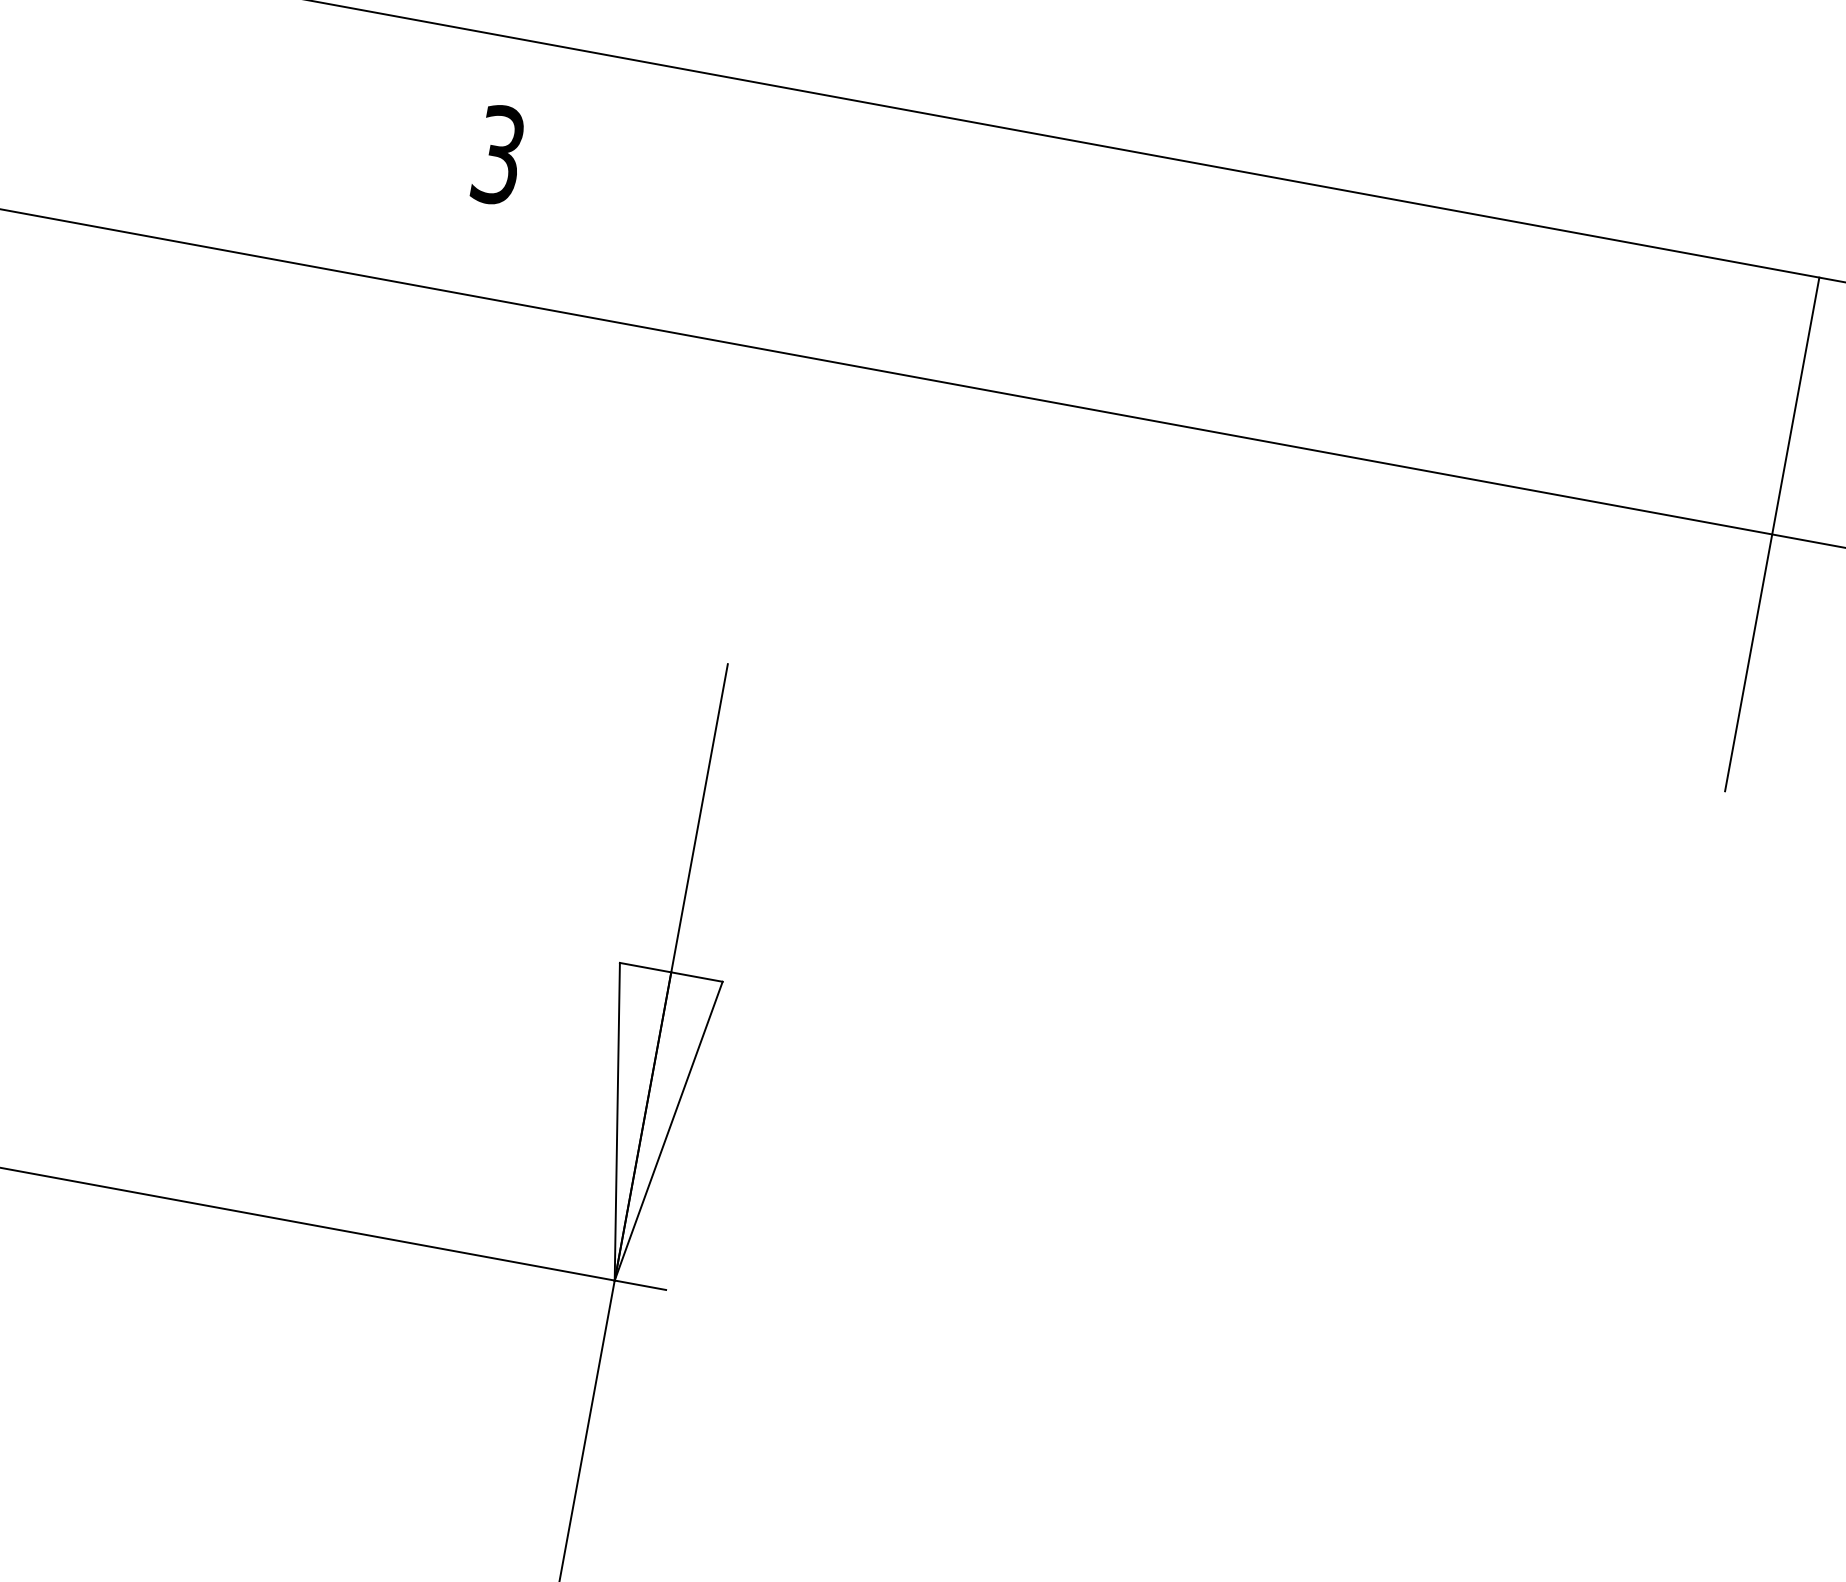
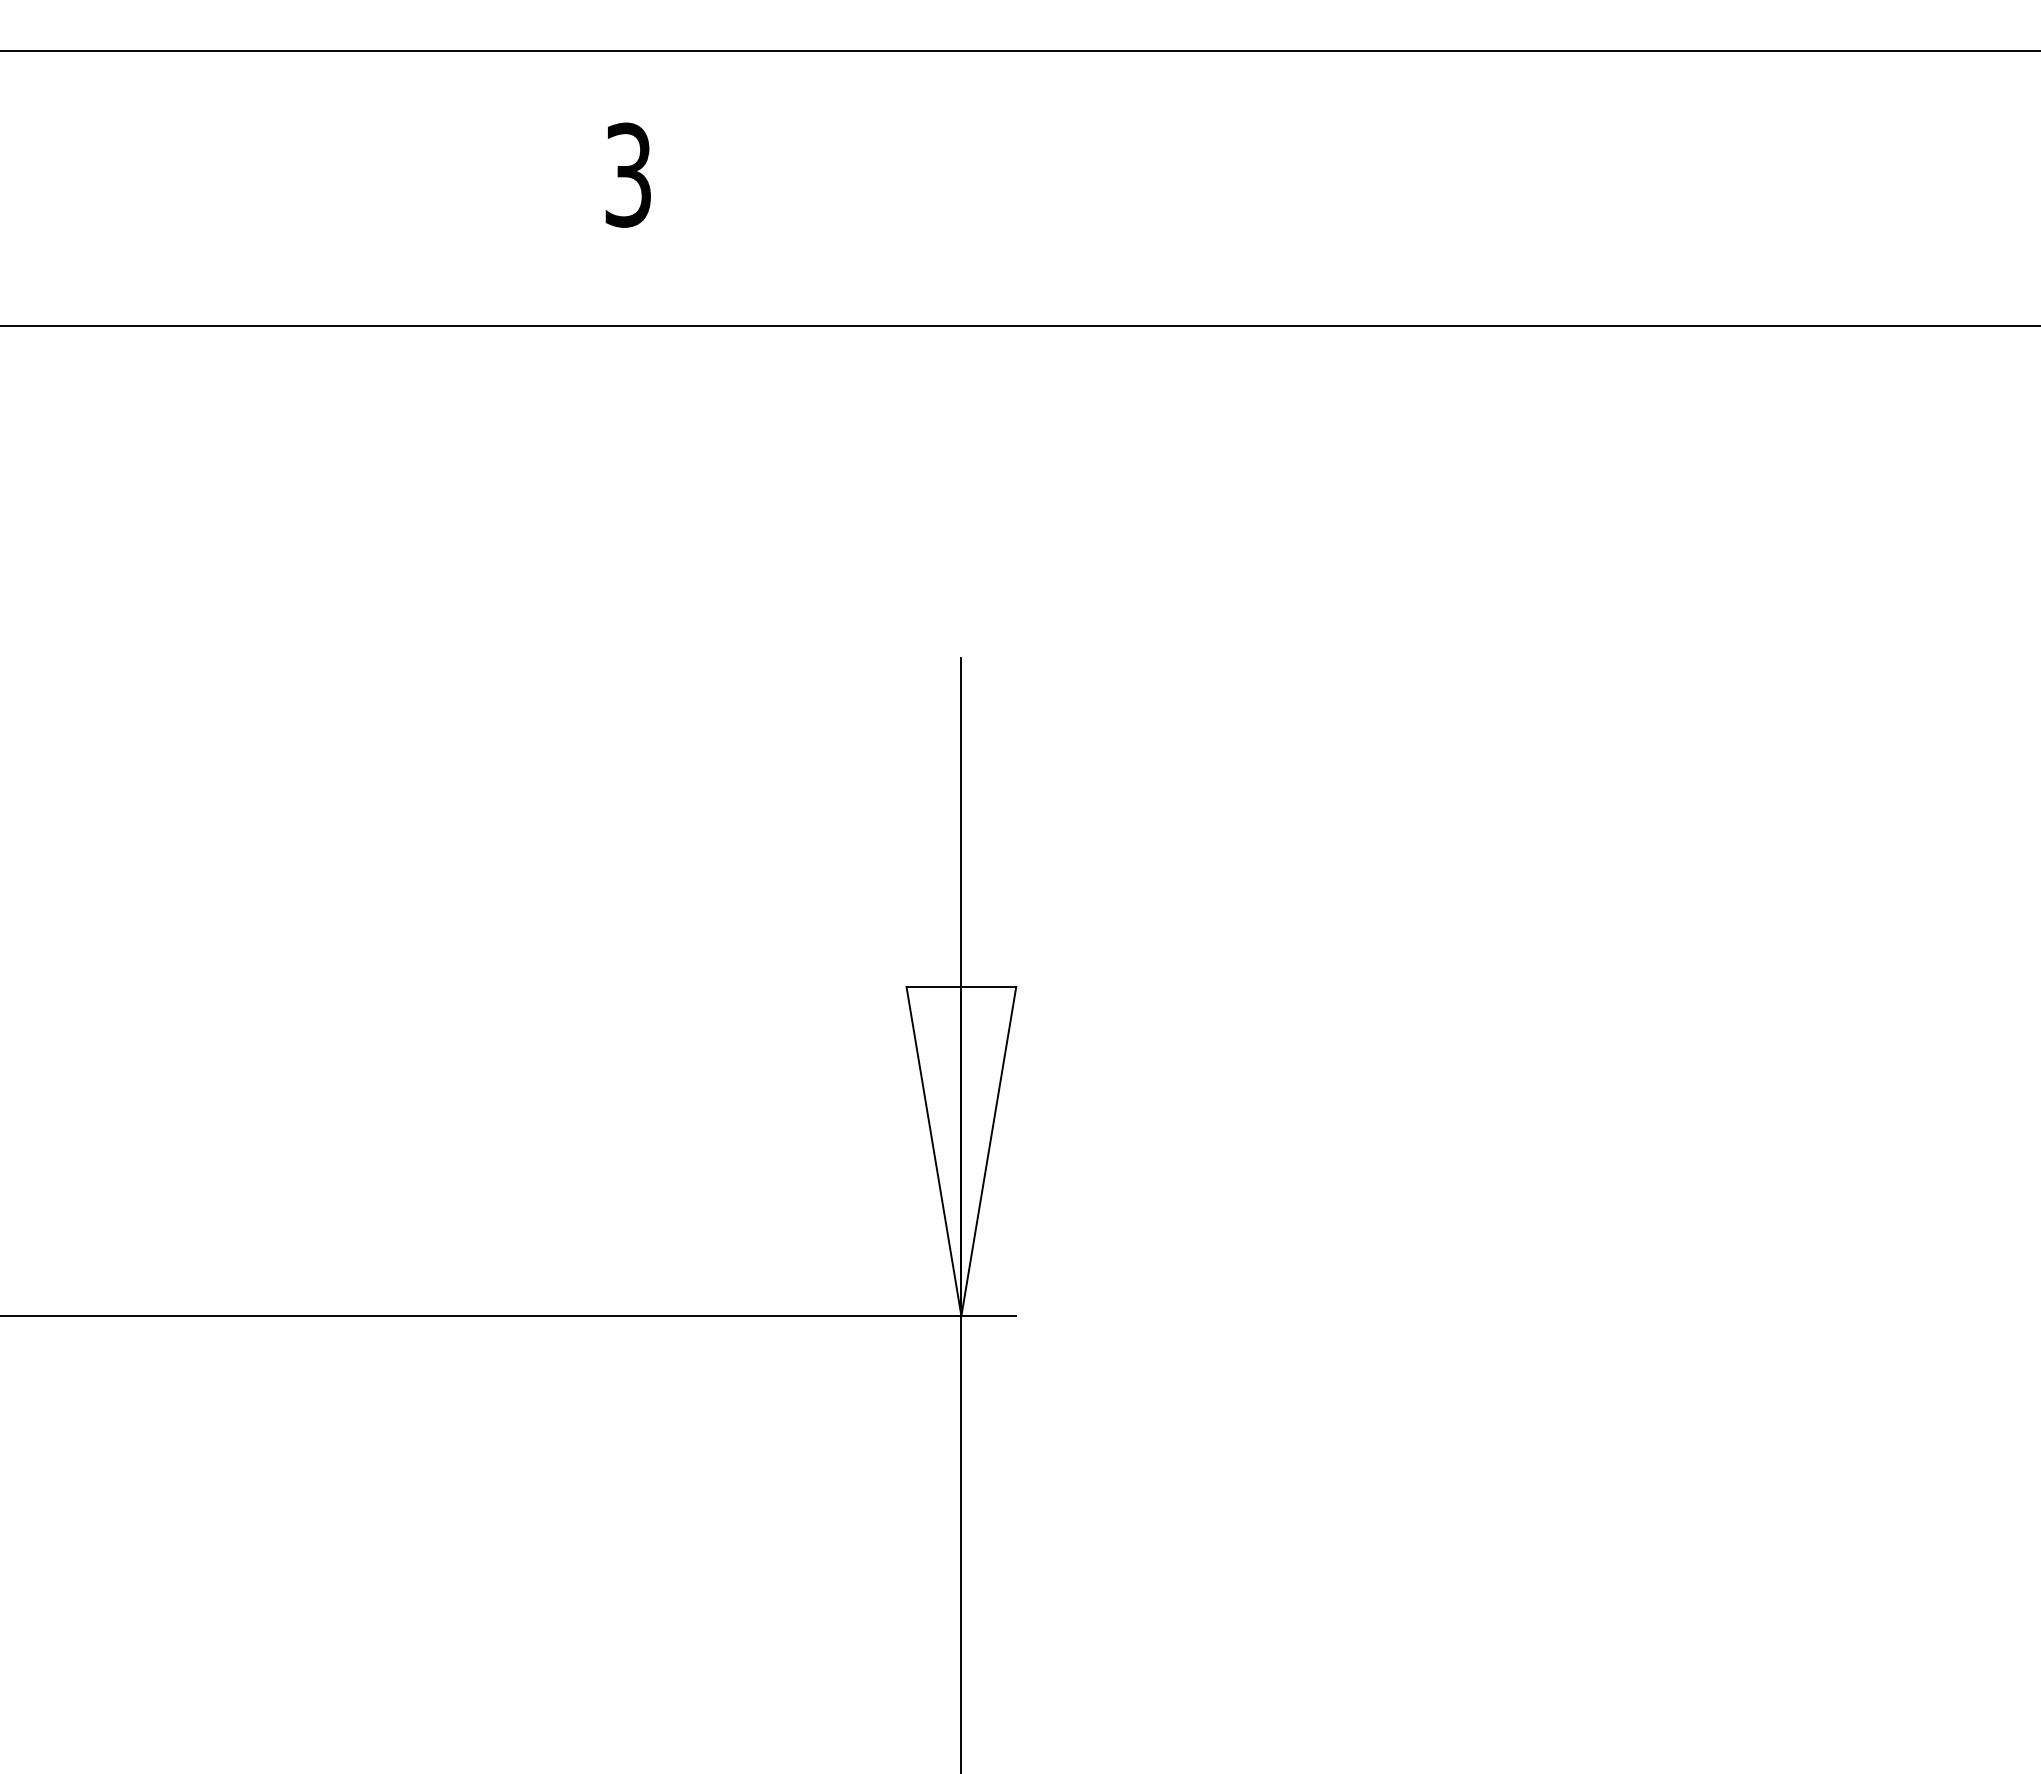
line: (1771, 534) -> (2015, 325), removed

